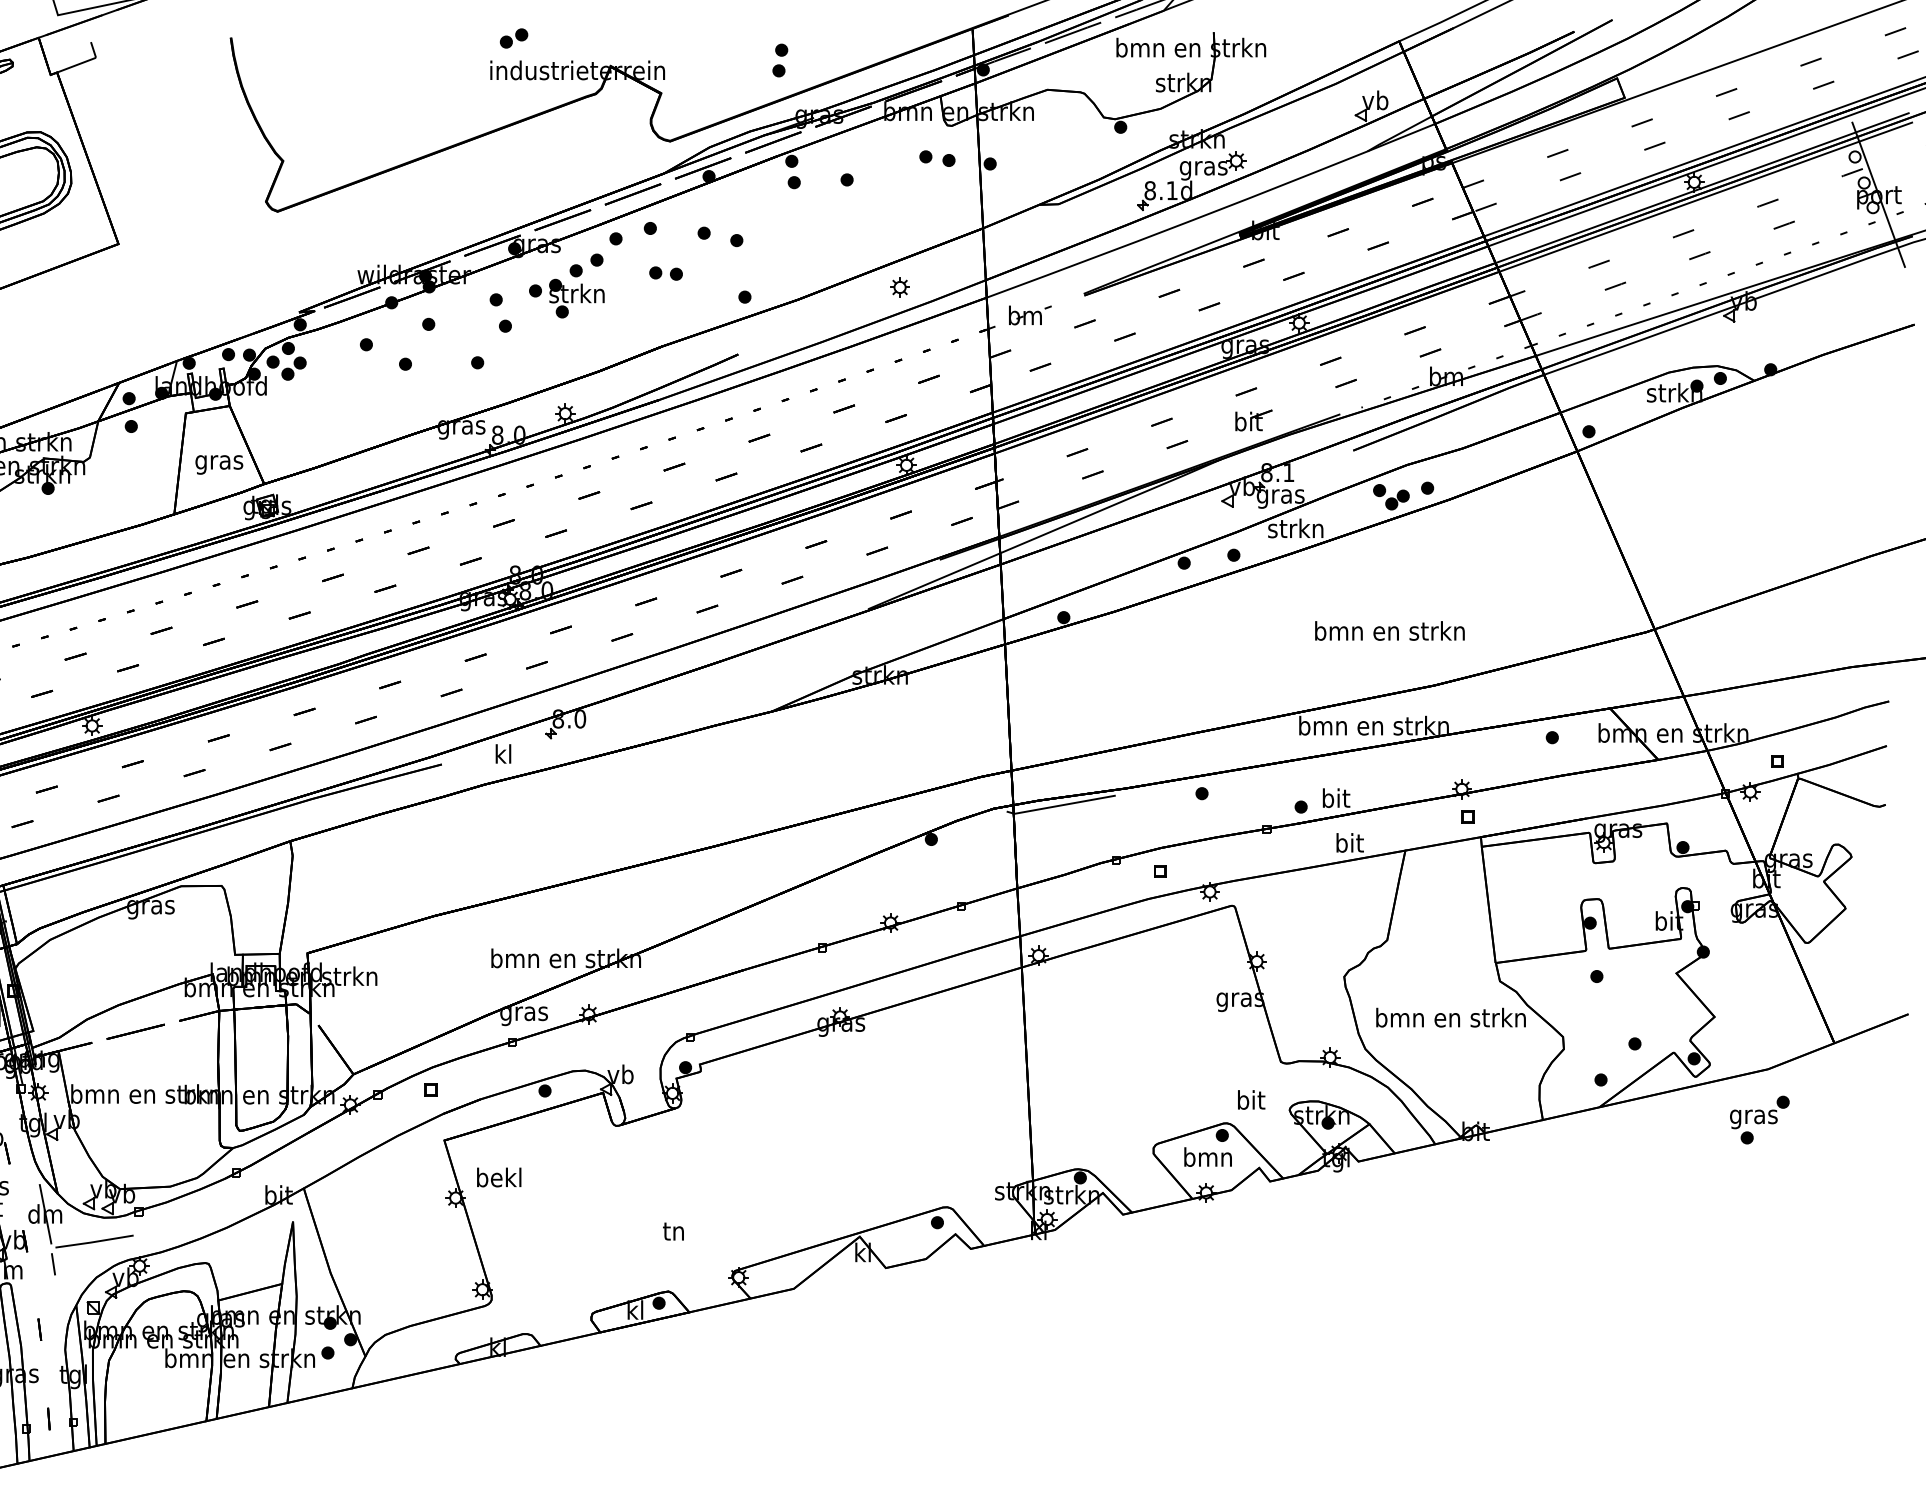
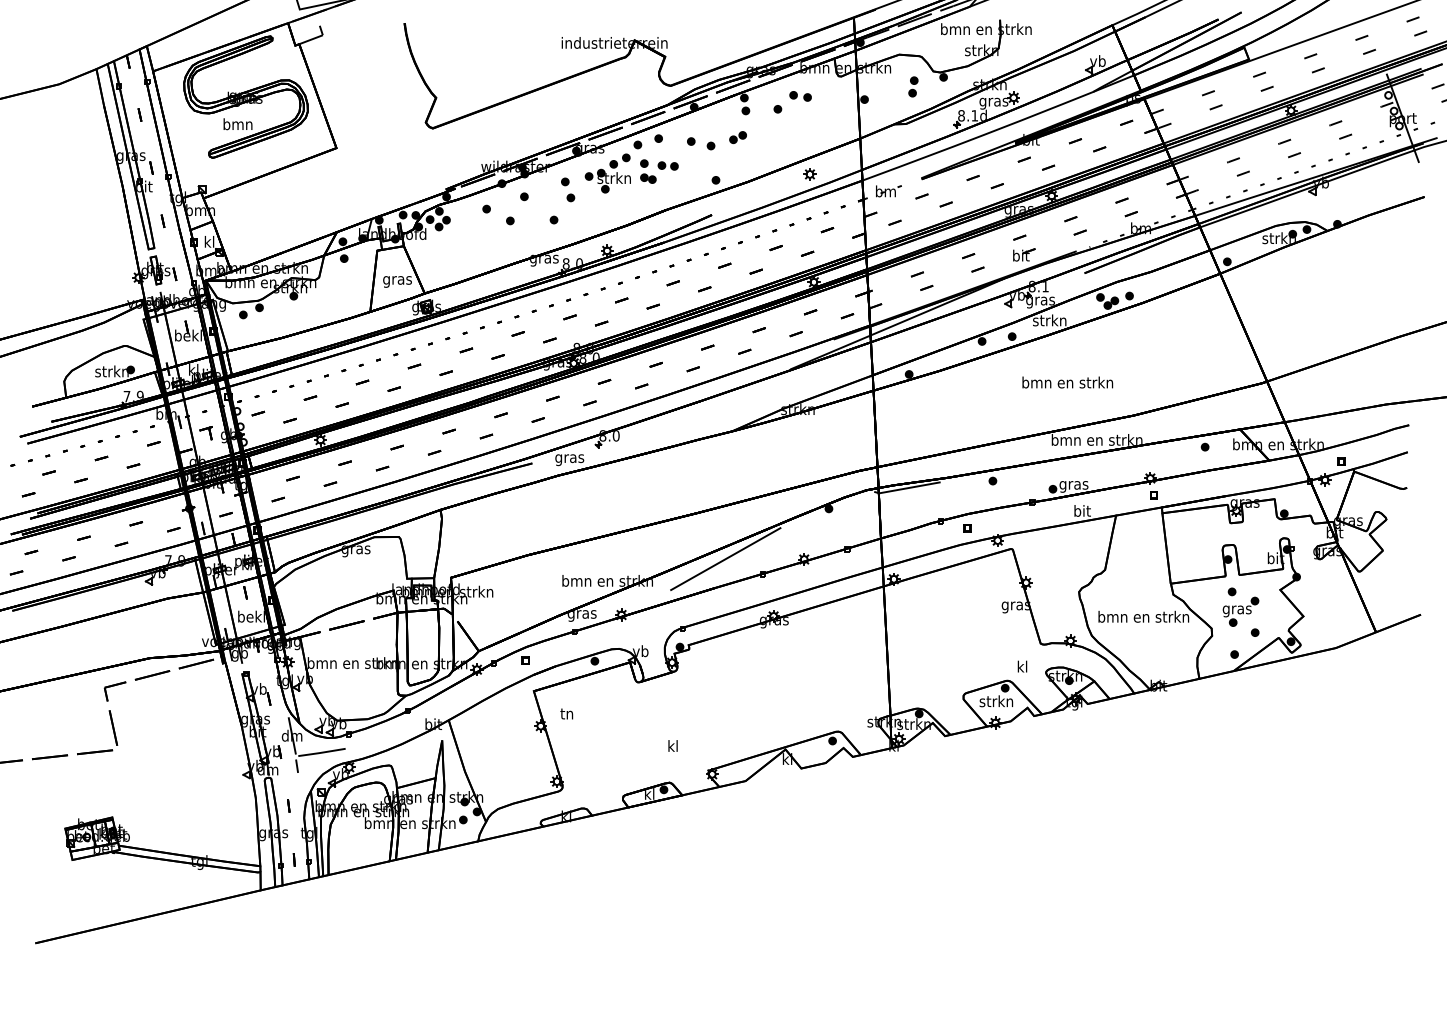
part: (513, 38) -> (737, 137), moved
part: (780, 59) -> (913, 86), moved
part: (937, 158) -> (800, 96), moved
part: (633, 282) -> (648, 171), added
text: (1389, 630) -> (1067, 382), moved
text: (503, 756) -> (569, 458), kl -> gras
text: (1335, 799) -> (1073, 484), bit -> gras
line: (760, 923) -> (725, 559), added
text: (1250, 1099) -> (1022, 666), bit -> kl
part: (1759, 1119) -> (1240, 611), moved
text: (1207, 1157) -> (996, 701), bmn -> strkn
text: (498, 1177) -> (566, 713), bekl -> tn
text: (673, 1230) -> (672, 745), tn -> kl

